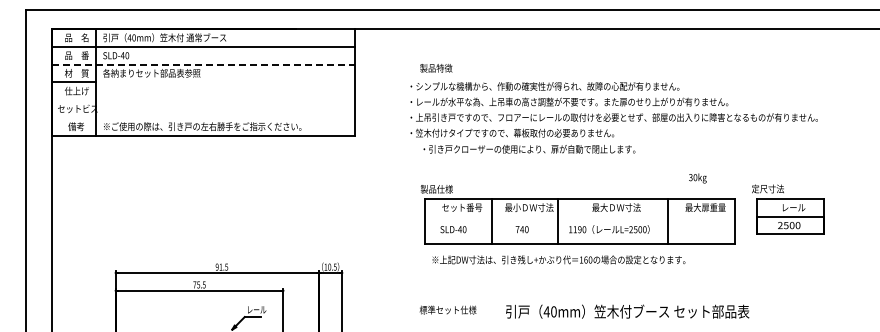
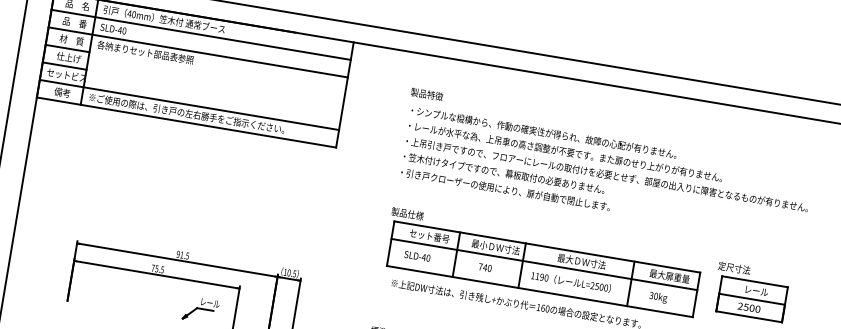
line: (203, 64) -> (198, 52), dashed -> solid
line: (73, 100) -> (63, 66), added
text: (613, 109) -> (607, 166), moved
line: (203, 117) -> (189, 104), added
text: (697, 178) -> (657, 297), moved
line: (580, 216) -> (544, 264), added

